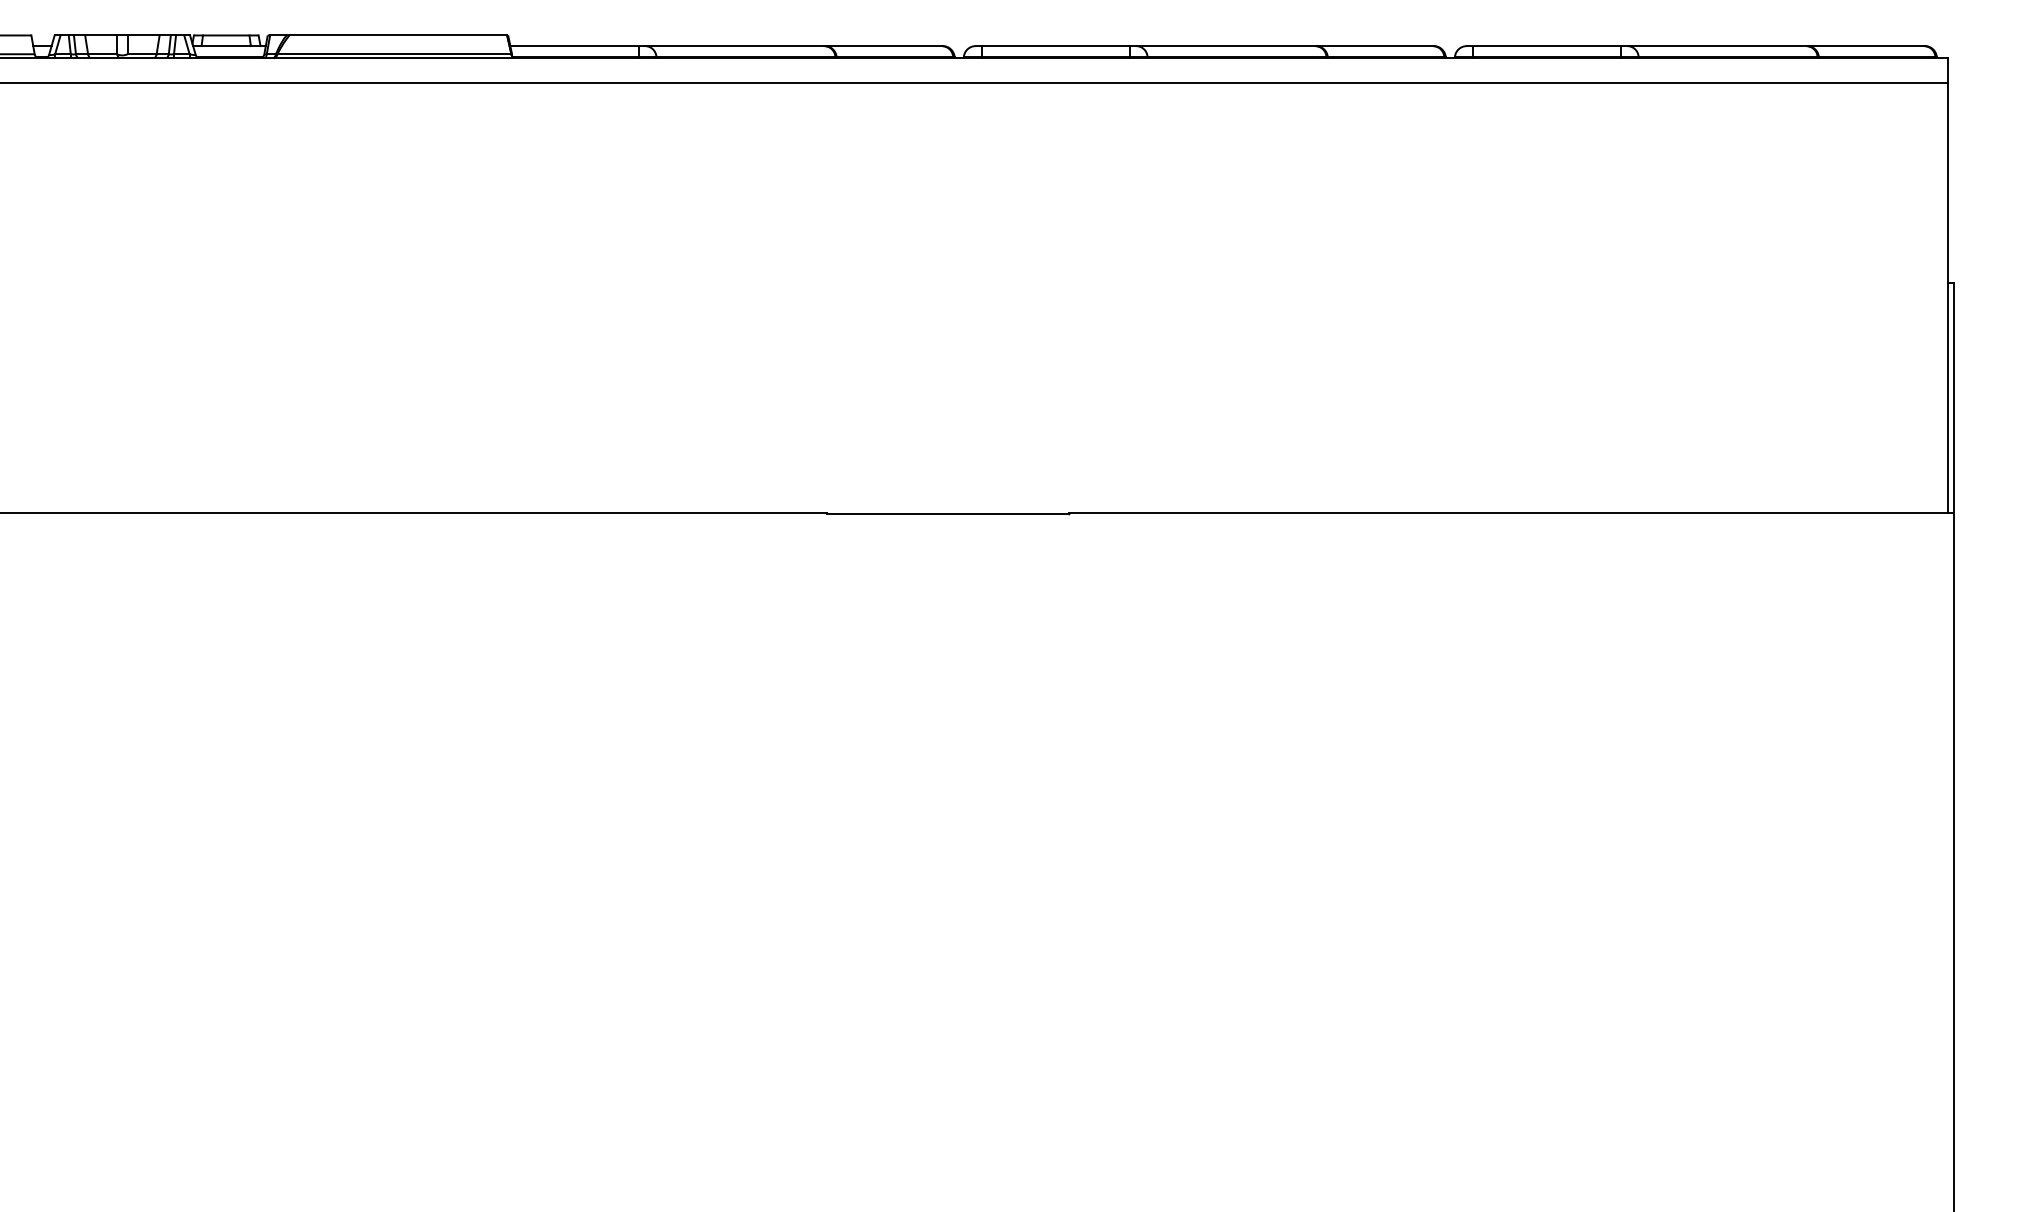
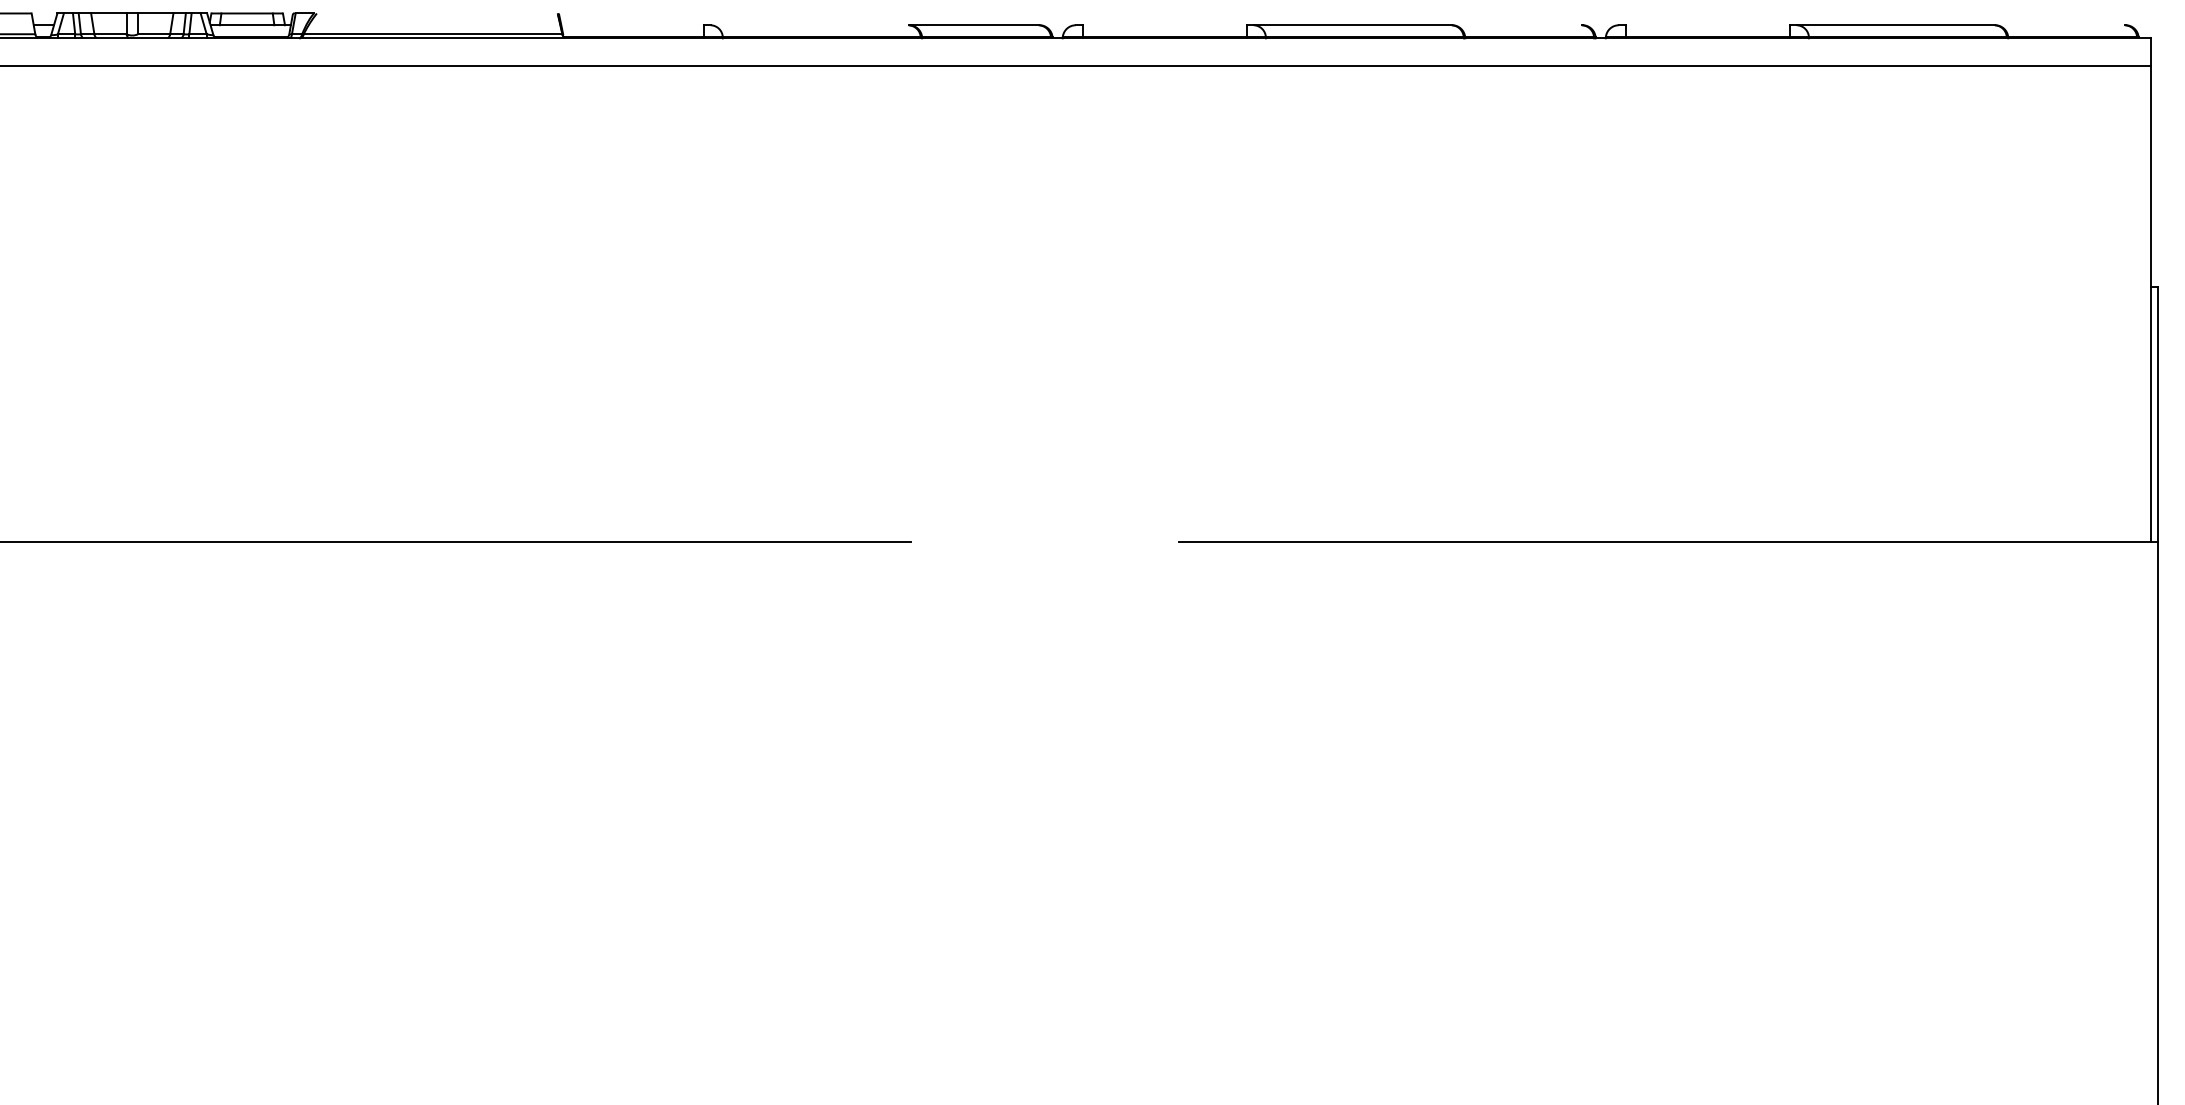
line: (398, 35) -> (437, 13), removed
line: (574, 46) -> (632, 25), removed
line: (734, 46) -> (809, 25), removed
line: (1056, 46) -> (1165, 25), removed
line: (1374, 46) -> (1516, 25), removed
line: (1547, 46) -> (1708, 25), removed
line: (1865, 46) -> (2059, 25), removed
line: (947, 513) -> (1044, 542), removed

